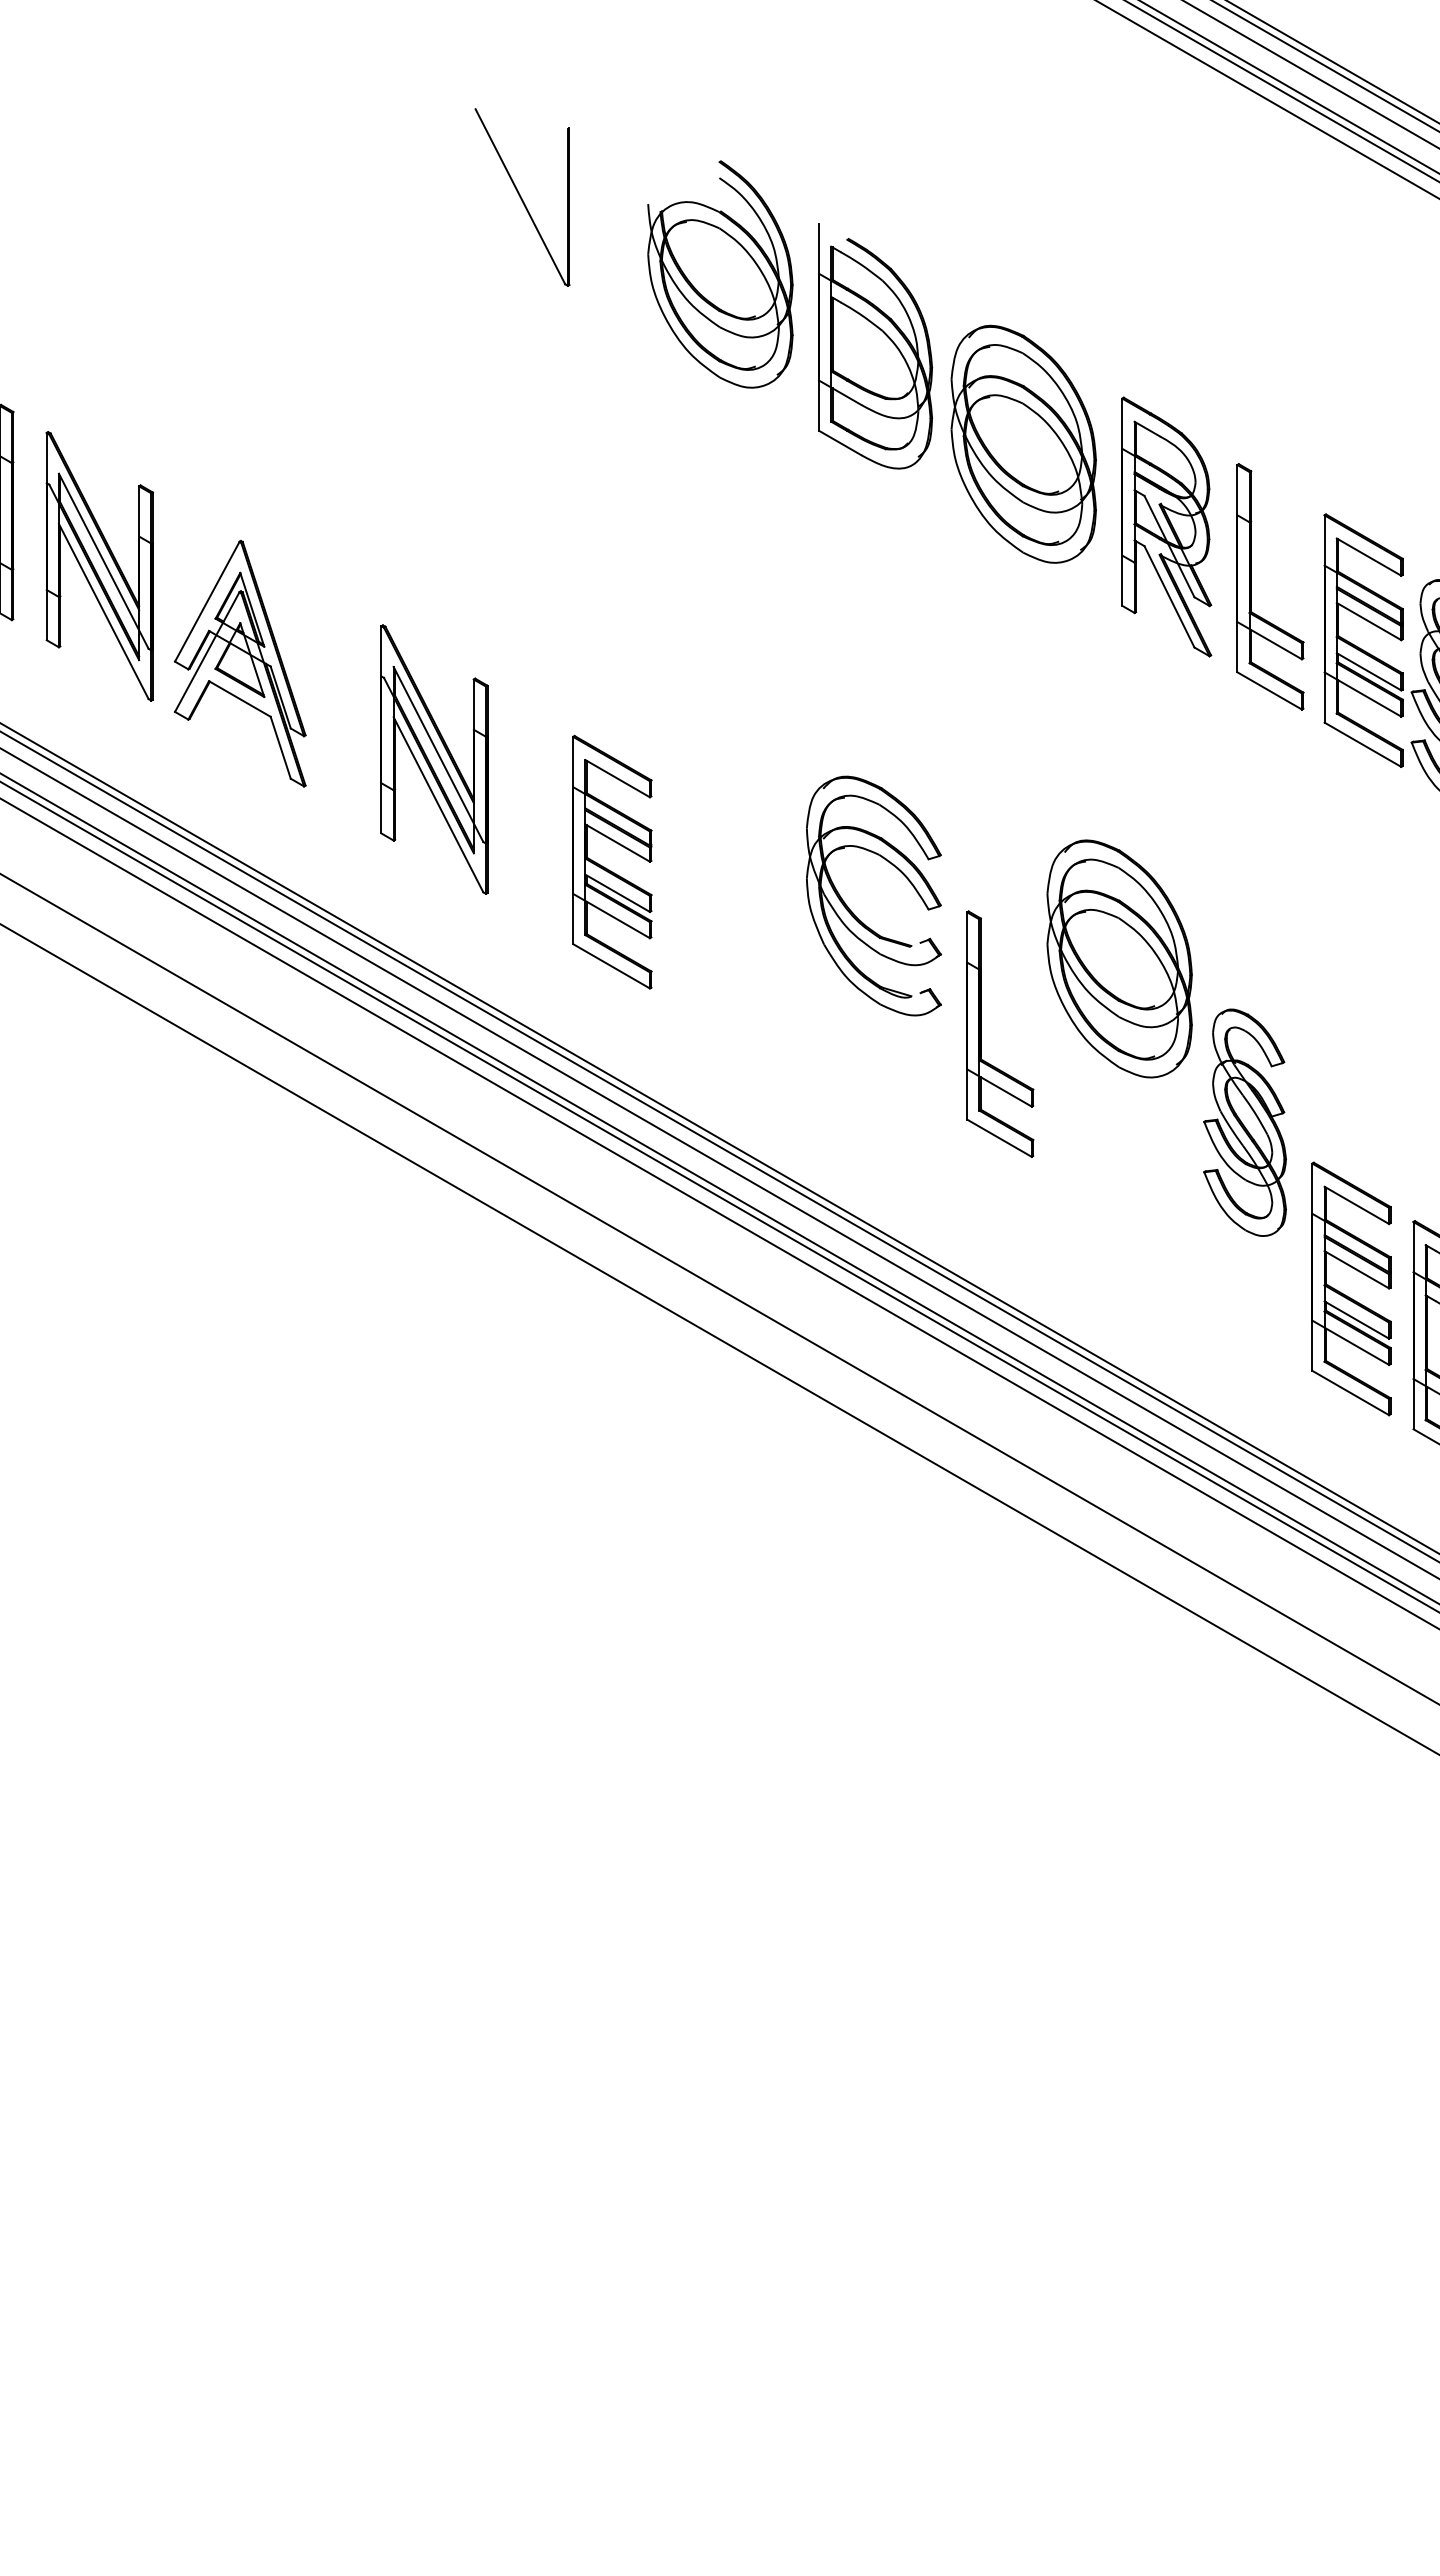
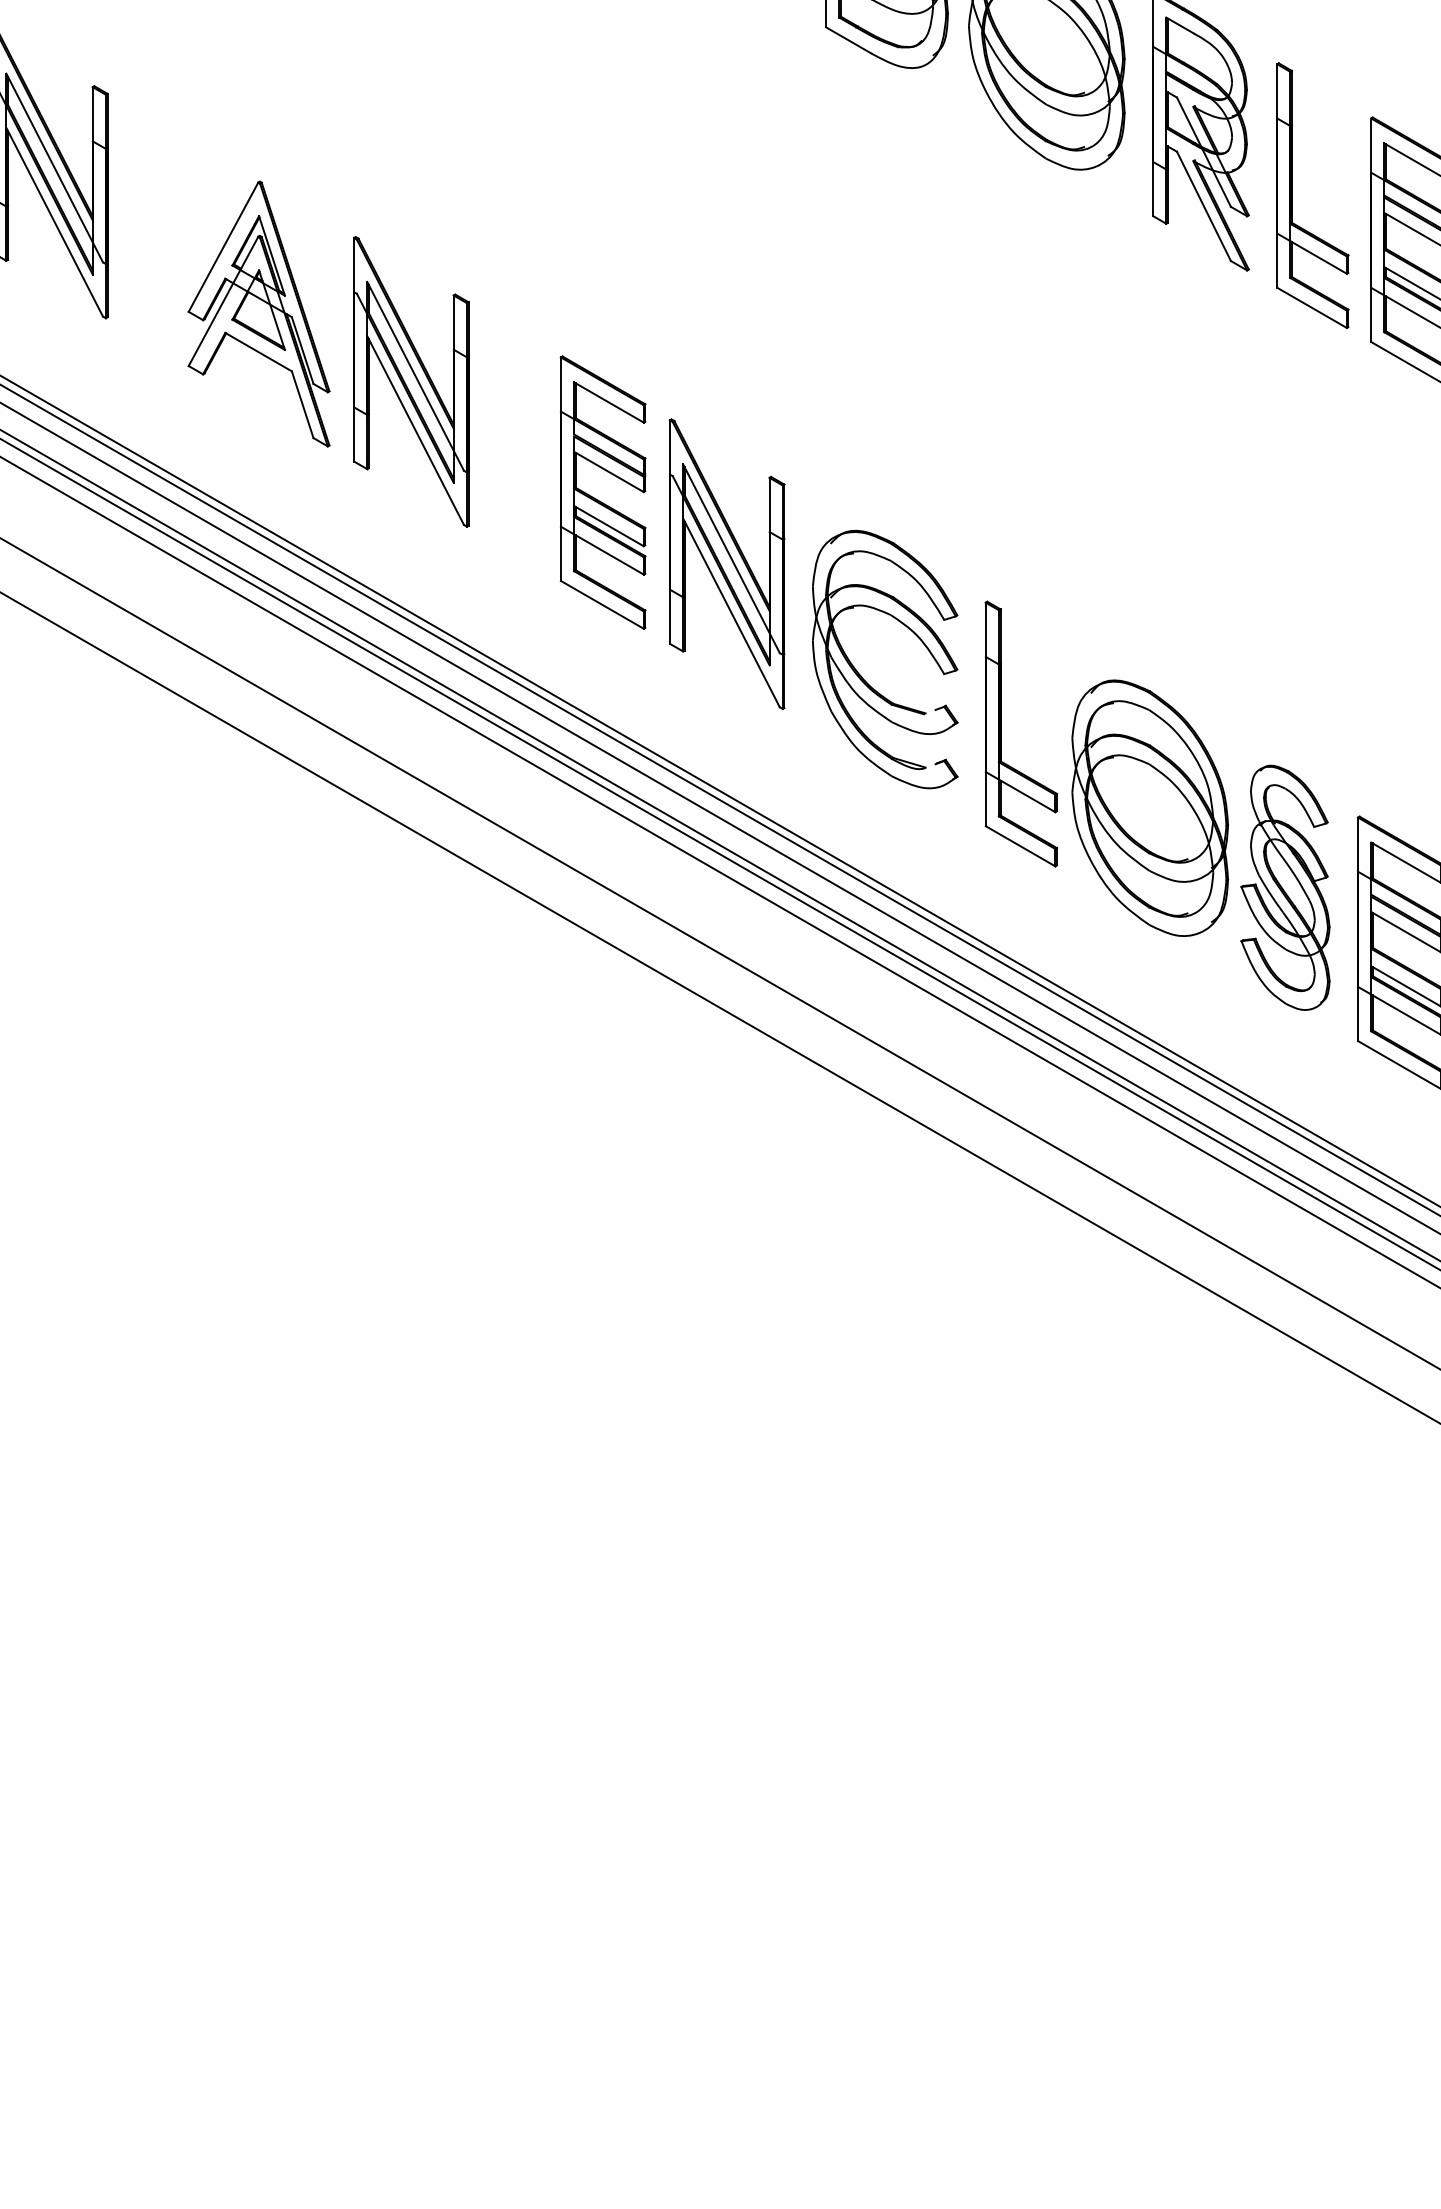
part: (239, 663) -> (258, 313), moved
part: (854, 913) -> (864, 678), moved
part: (727, 928) -> (727, 564), added
part: (1119, 958) -> (1150, 807), moved
part: (981, 1033) -> (1001, 733), moved
part: (1244, 1122) -> (1284, 887), moved

